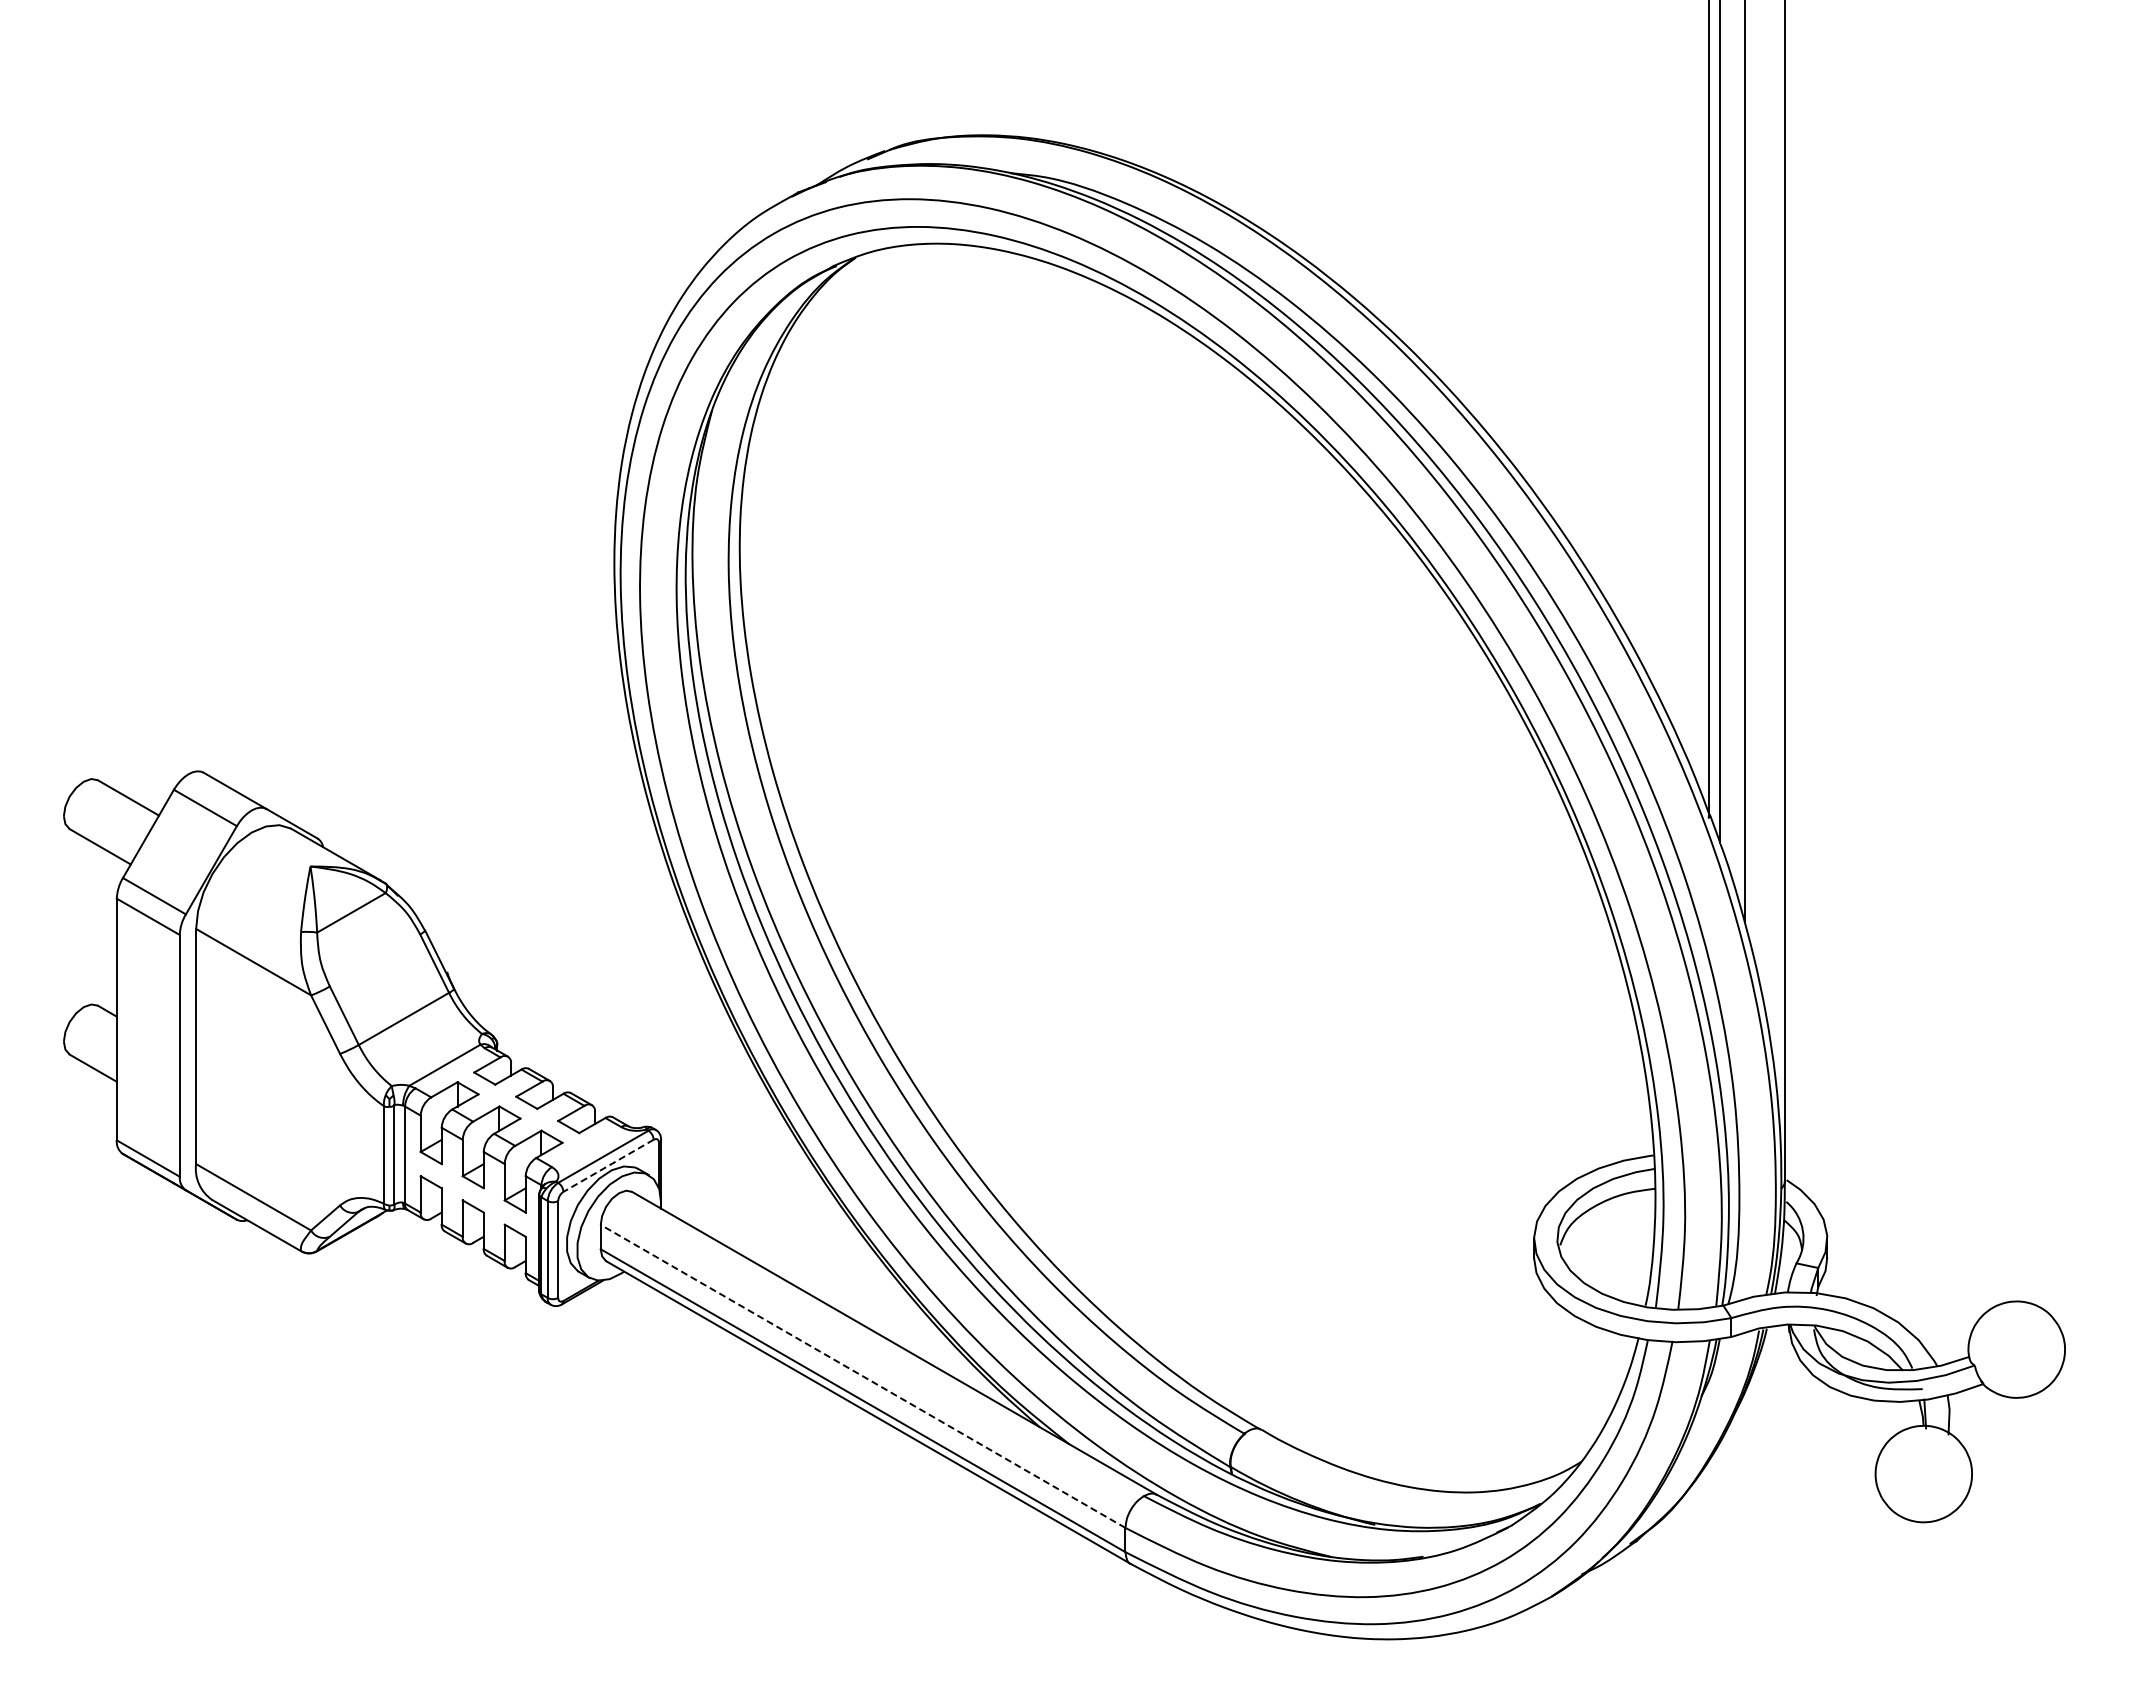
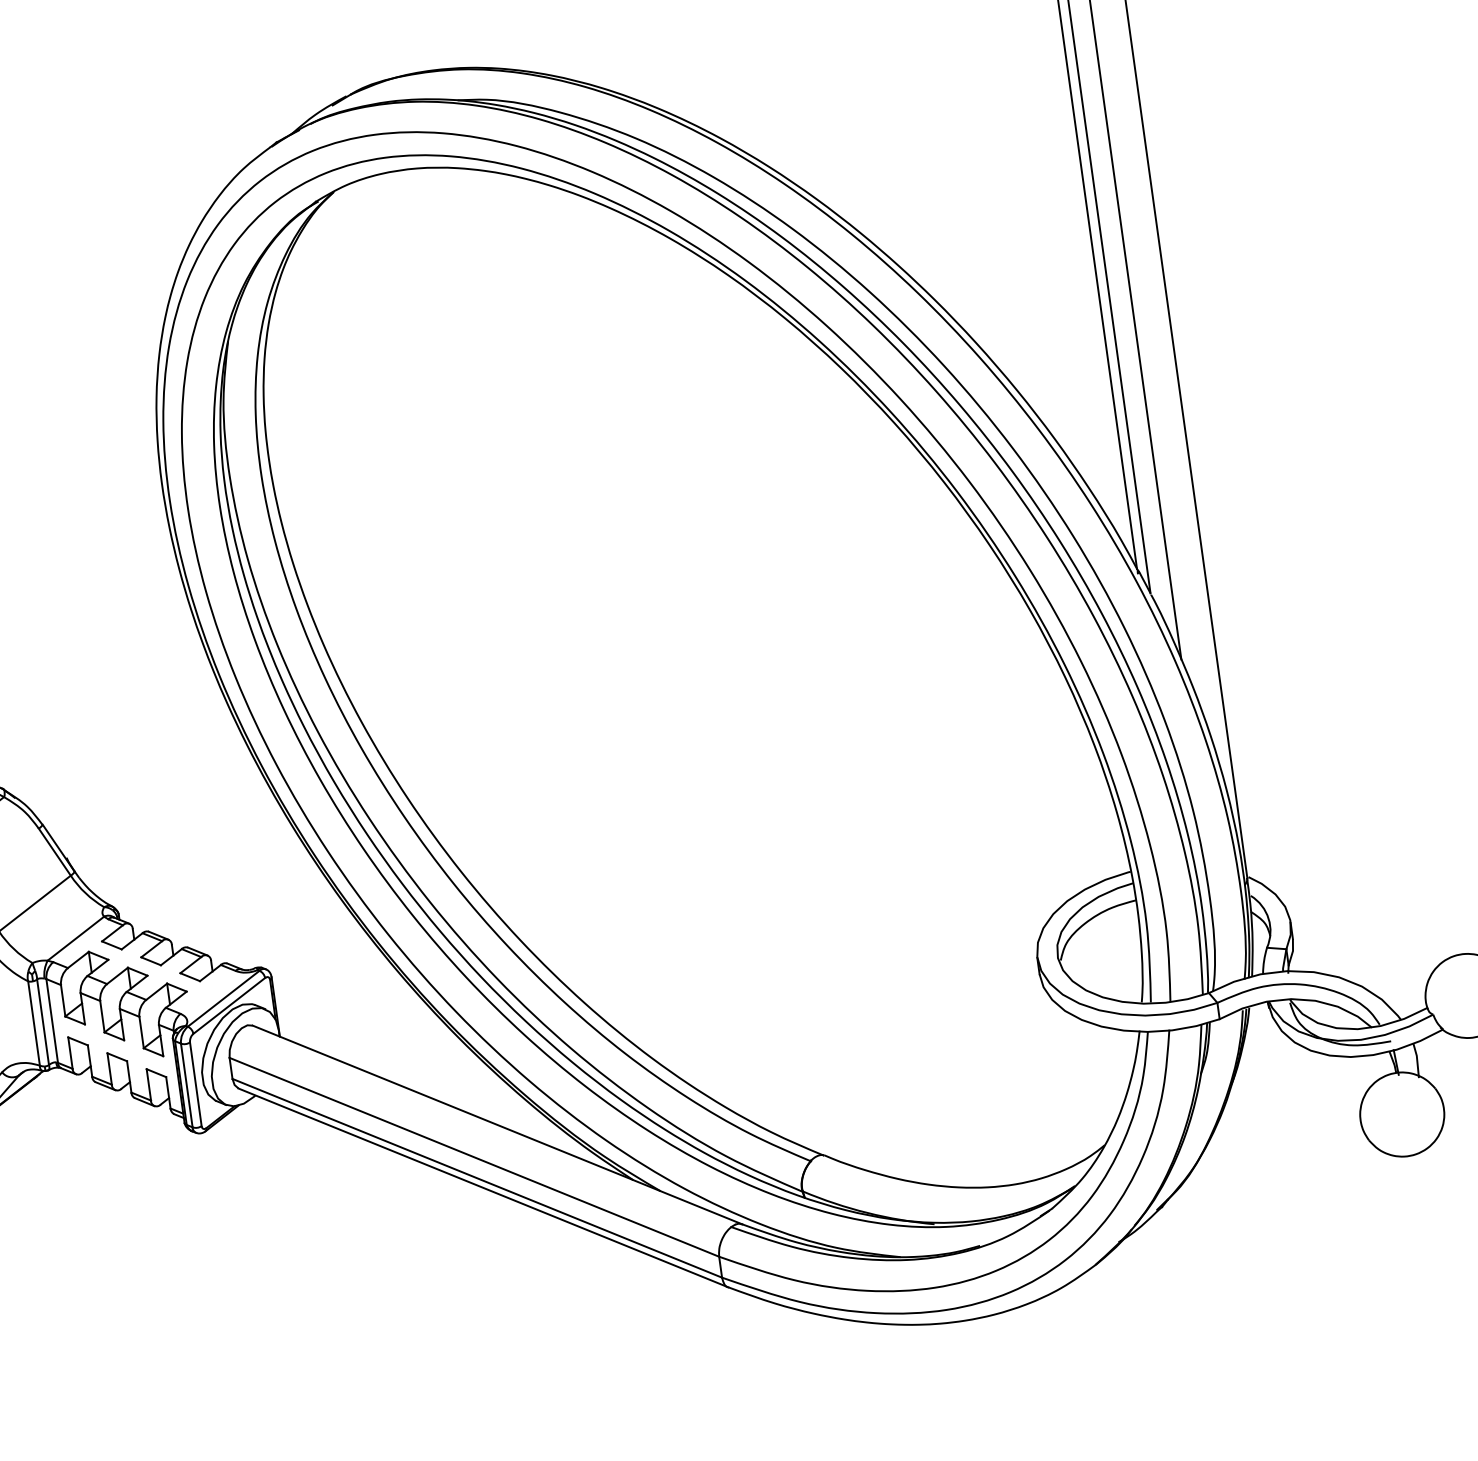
line: (608, 1166) -> (229, 1006), dashed -> solid
line: (863, 1376) -> (474, 1157), dashed -> solid

